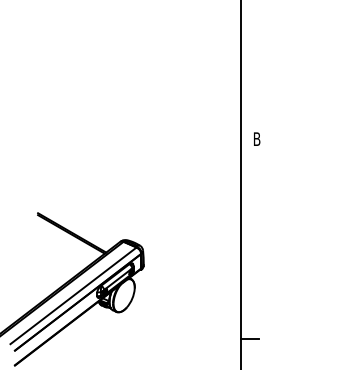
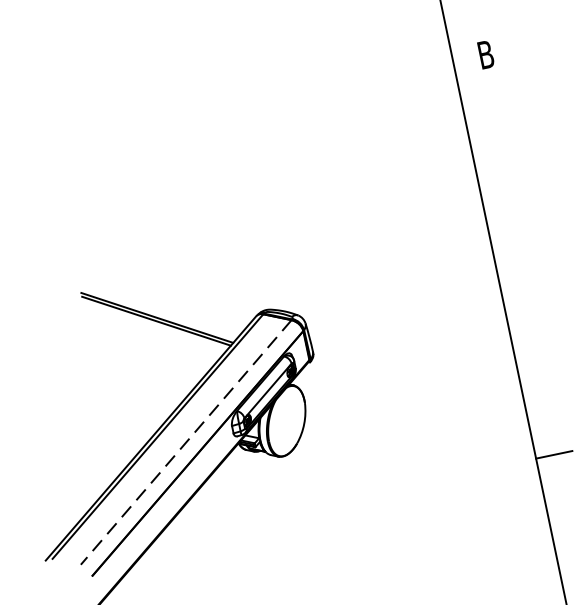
line: (73, 296) -> (186, 443), solid -> dashed

